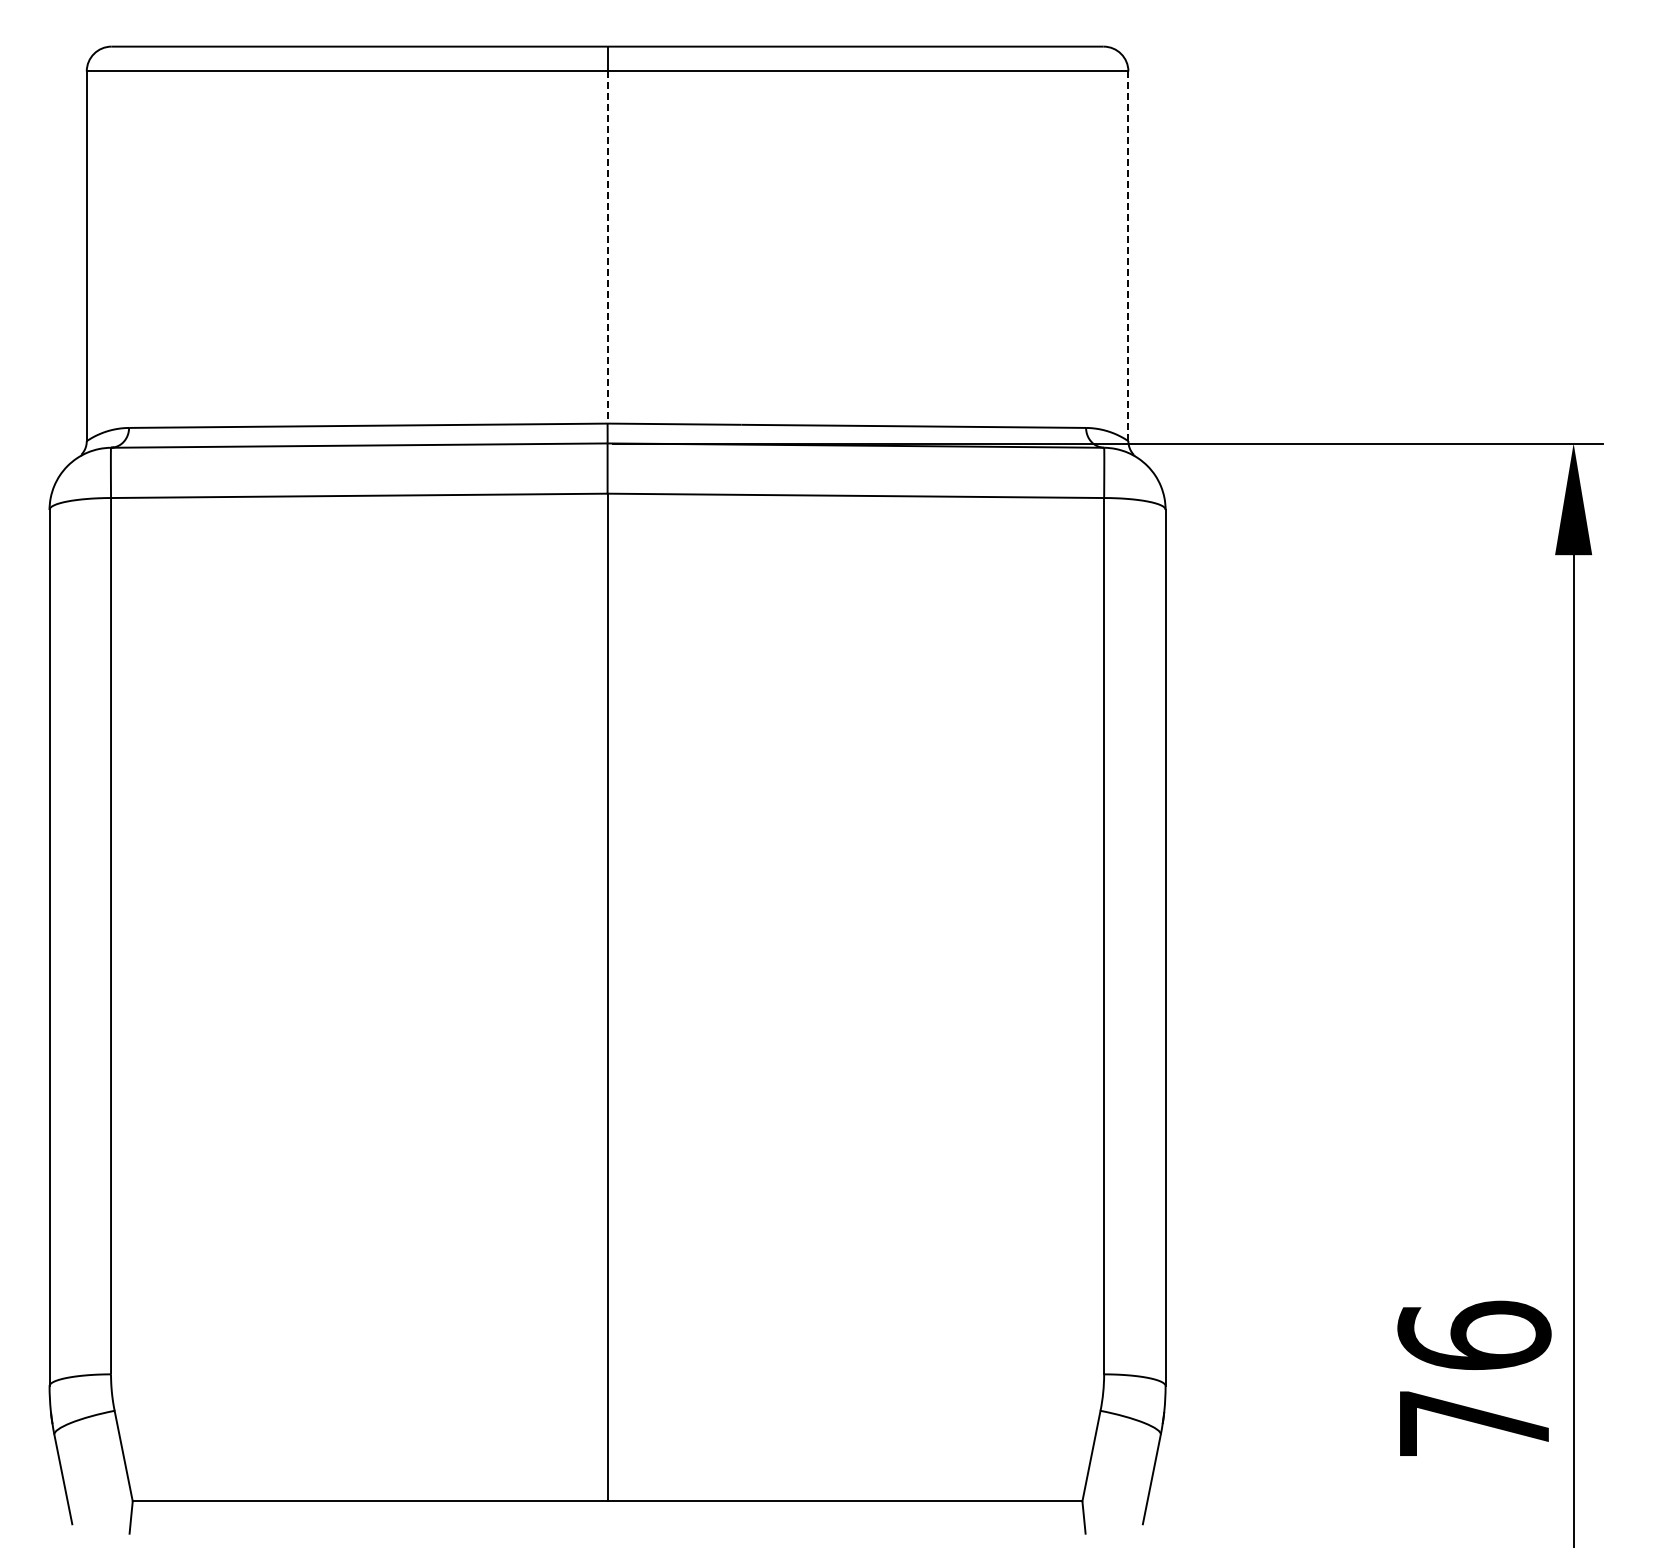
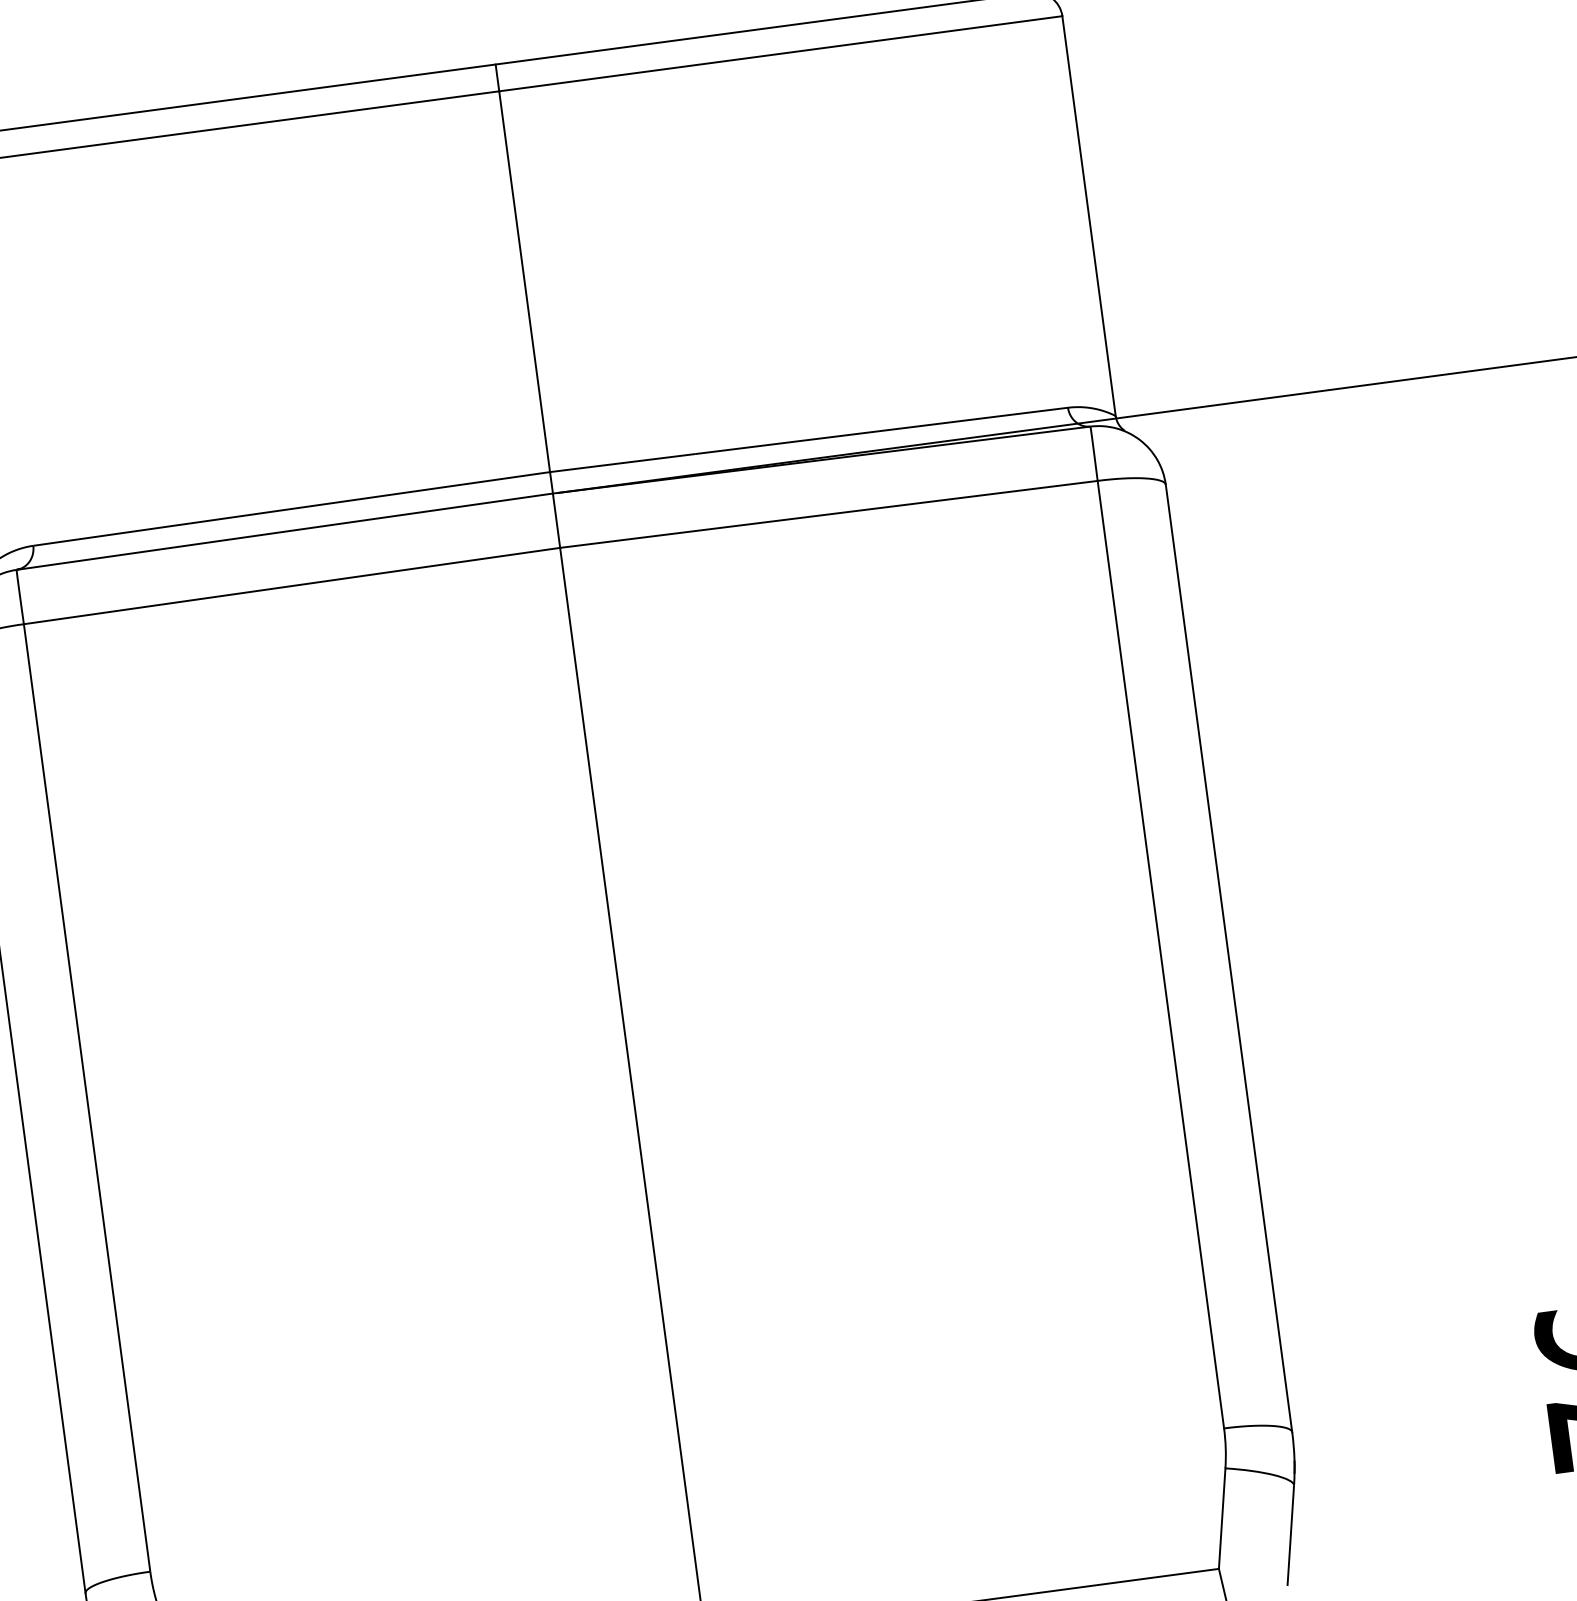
line: (607, 248) -> (524, 282), dashed -> solid
line: (1128, 256) -> (1089, 216), dashed -> solid

